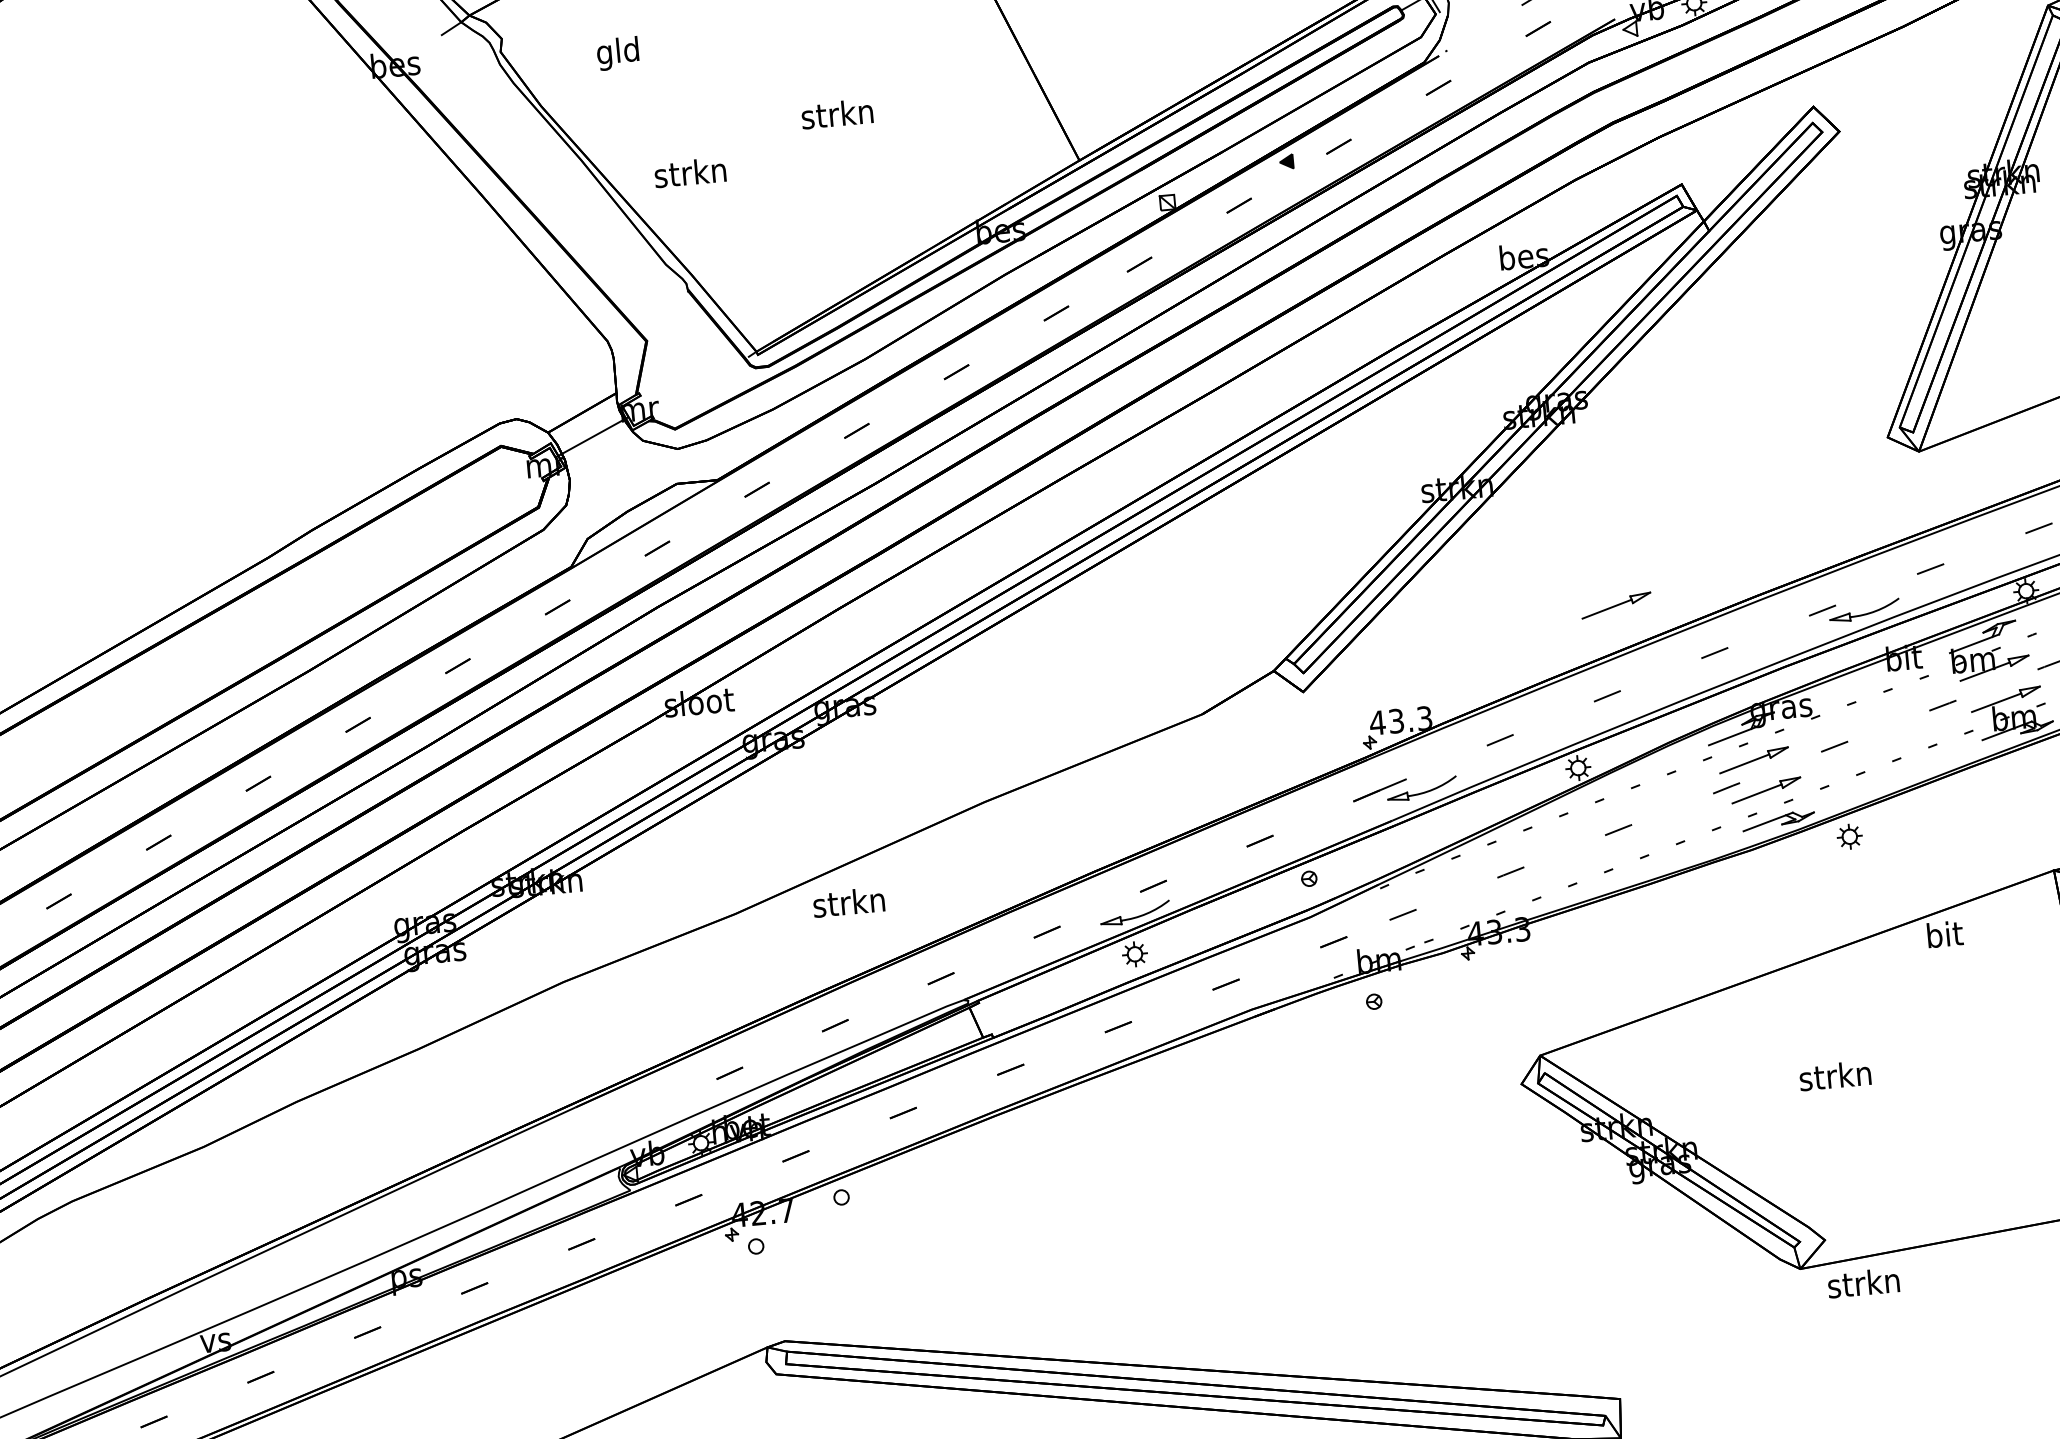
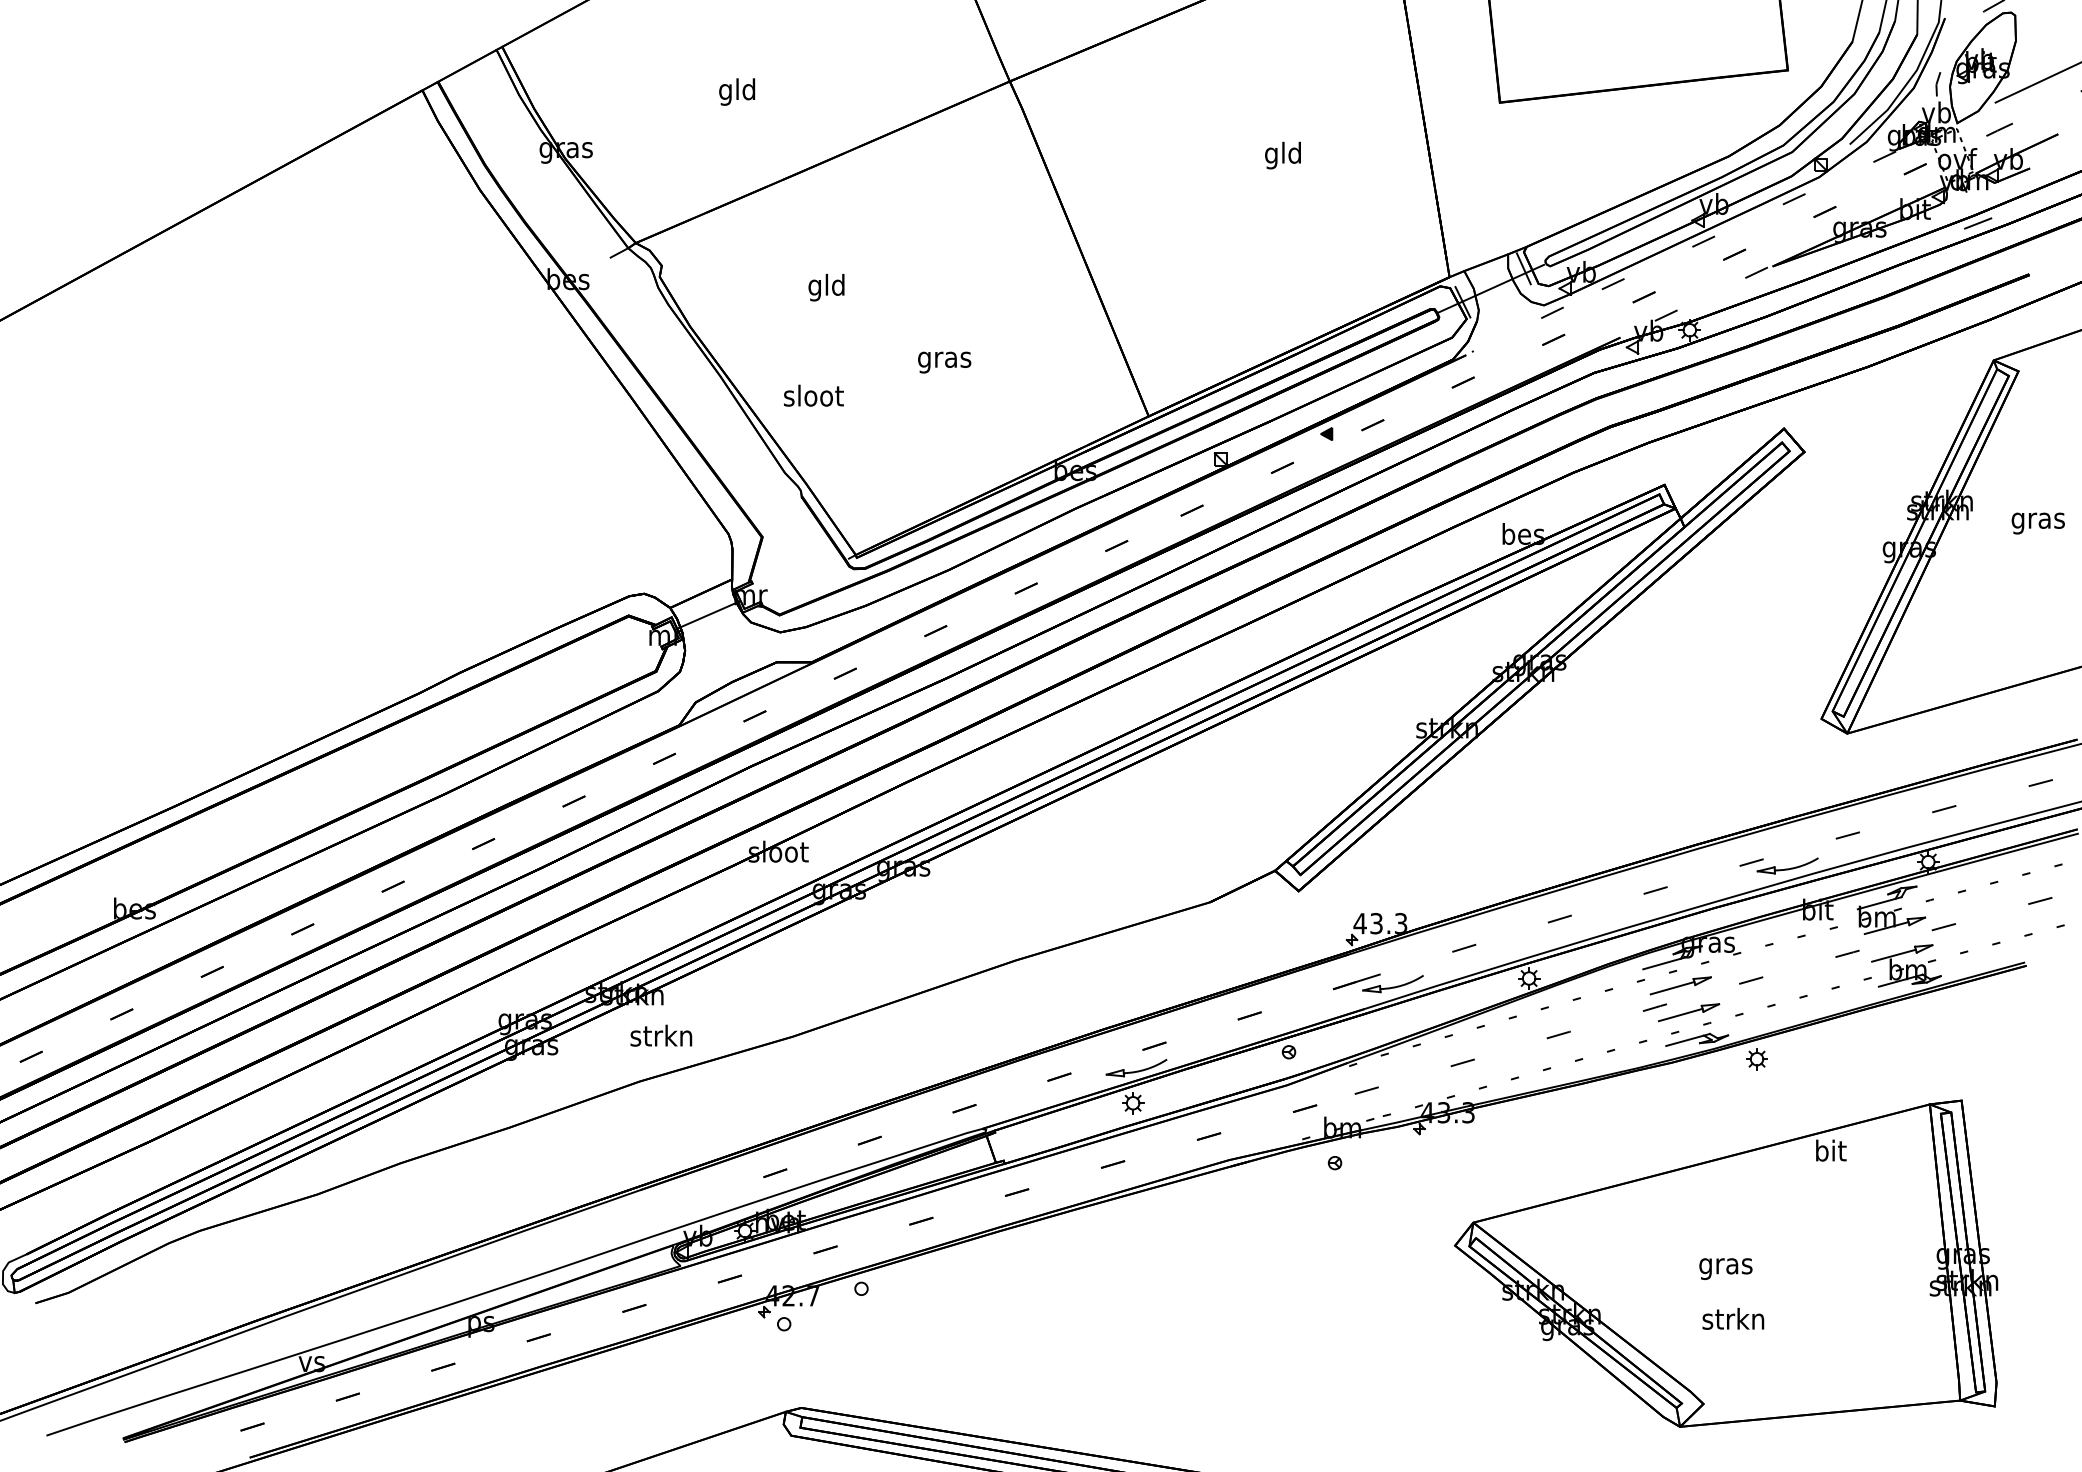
text: (617, 53) -> (826, 287), moved
text: (836, 116) -> (943, 359), strkn -> gras
text: (689, 172) -> (812, 395), strkn -> sloot
part: (1615, 605) -> (1574, 841), removed
text: (849, 902) -> (661, 1035), moved
text: (1835, 1079) -> (1725, 1266), strkn -> gras
text: (1863, 1282) -> (1733, 1318), moved

